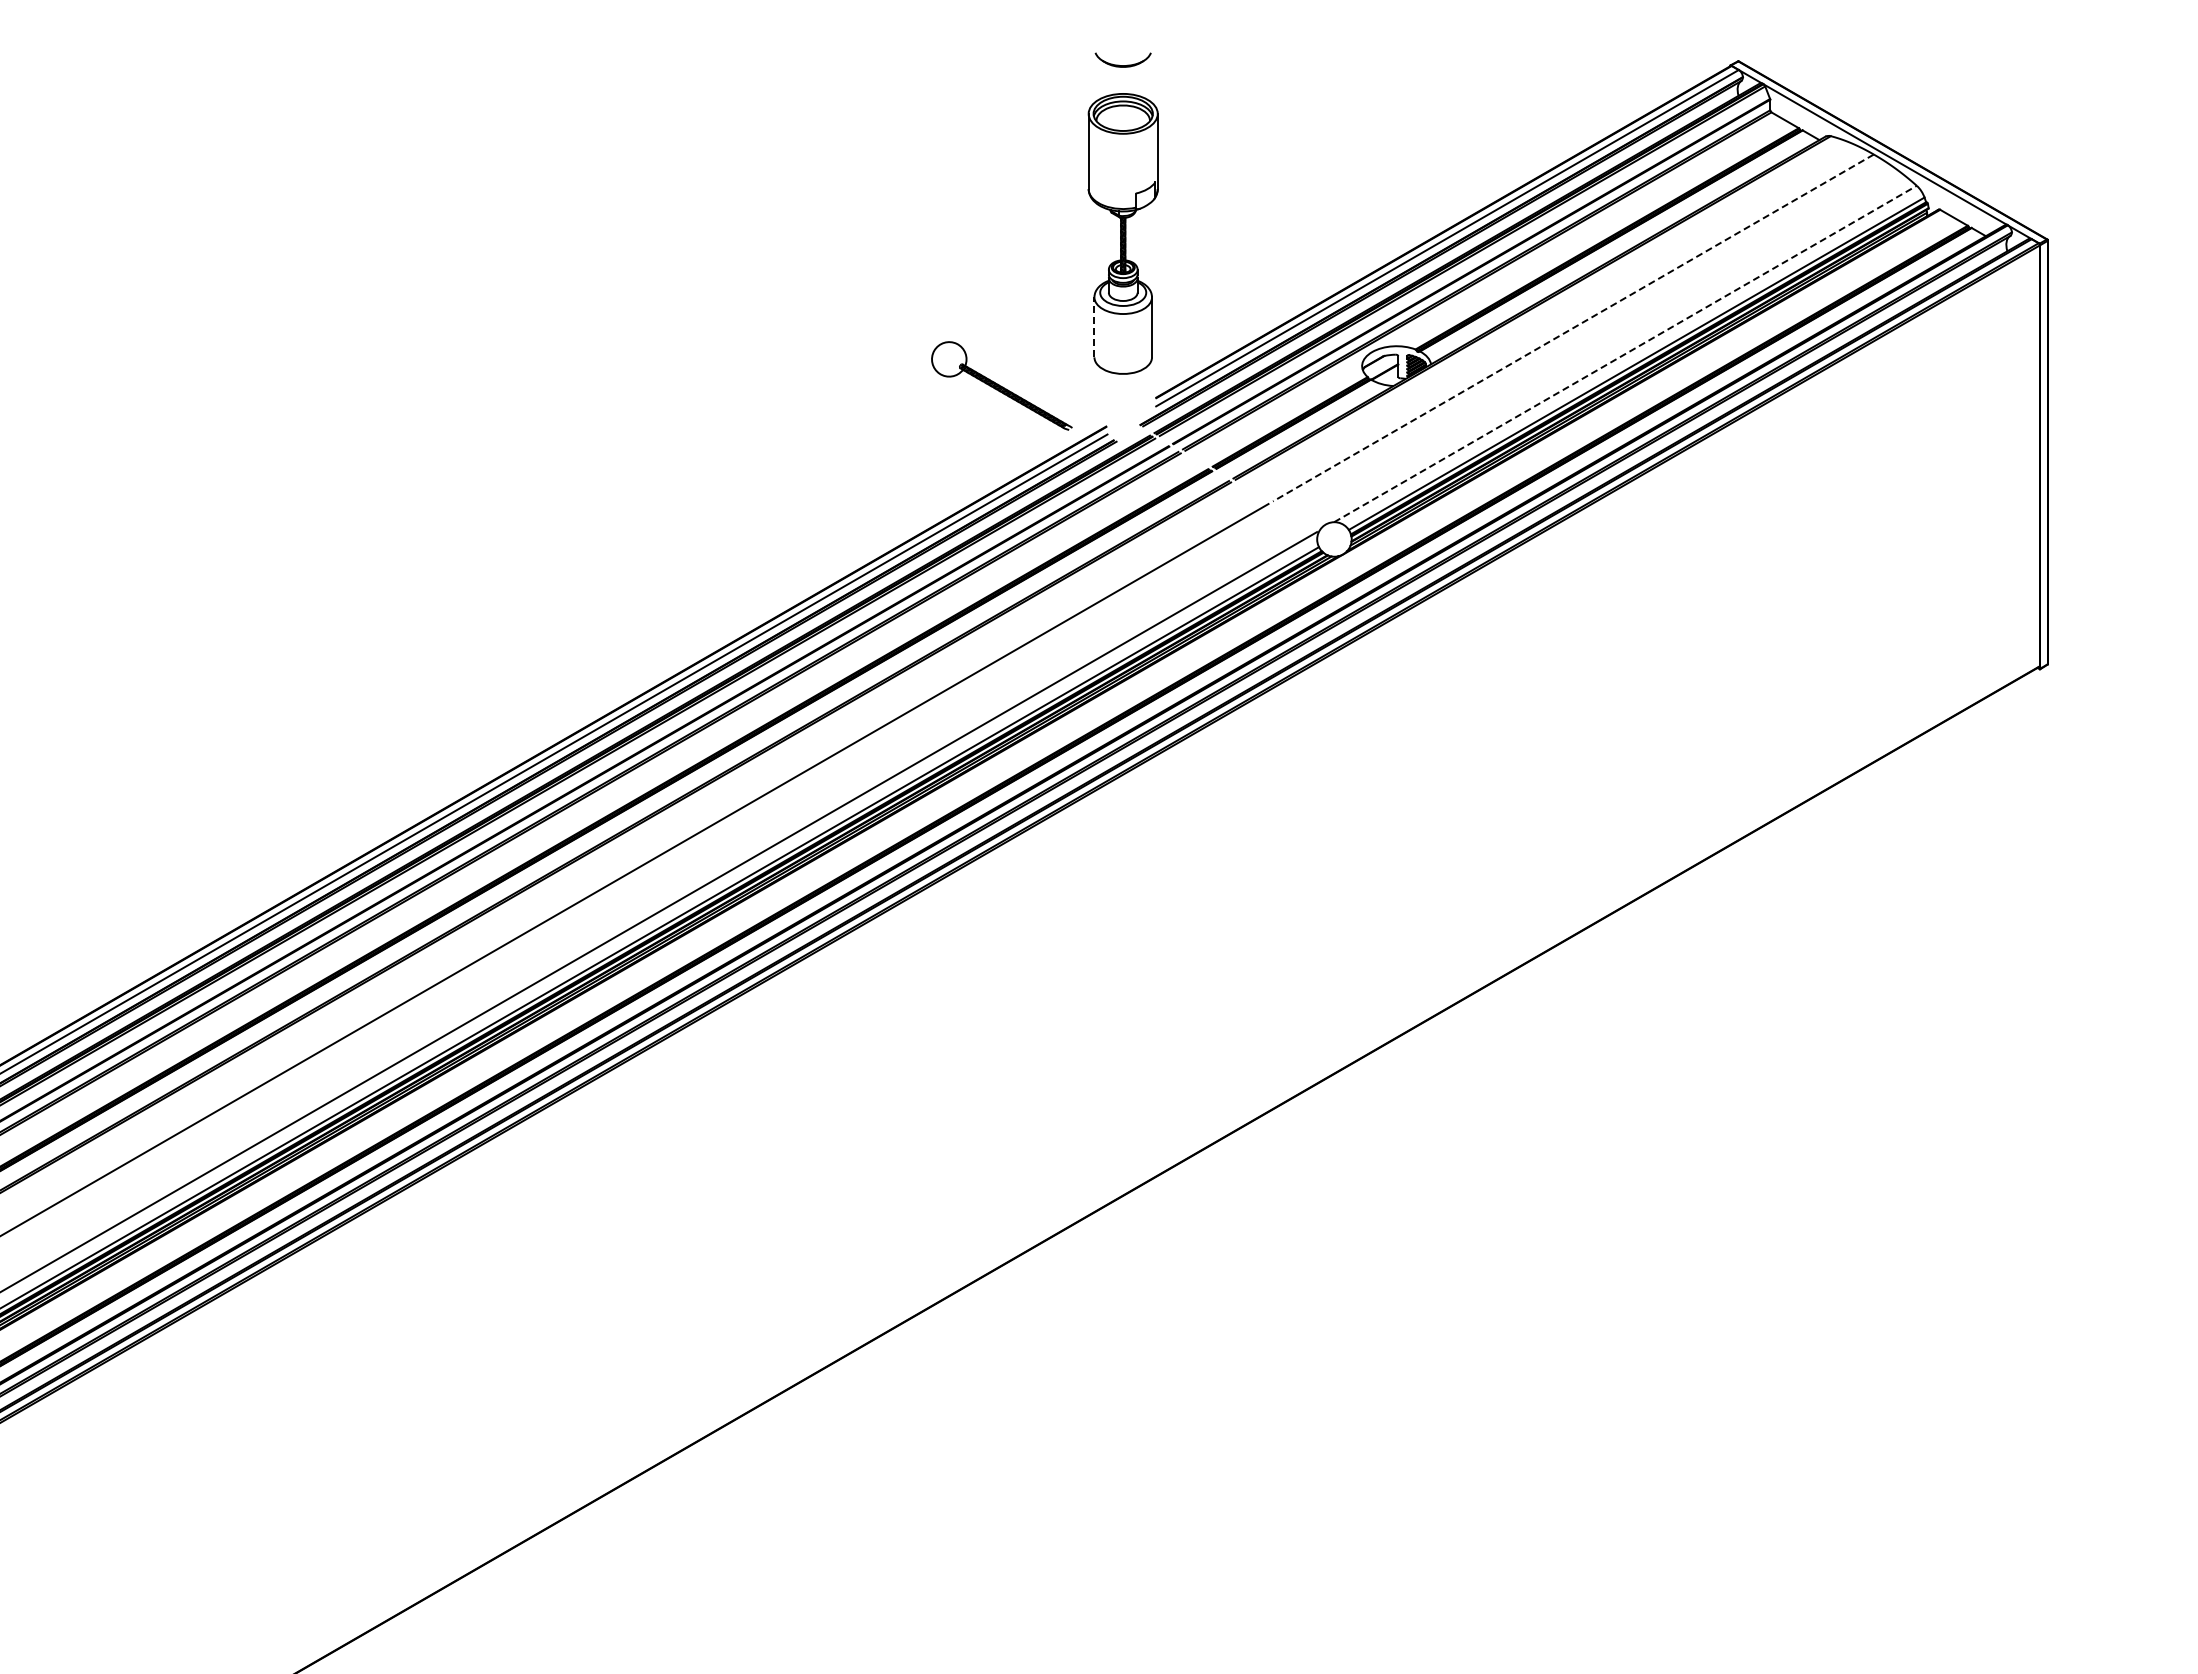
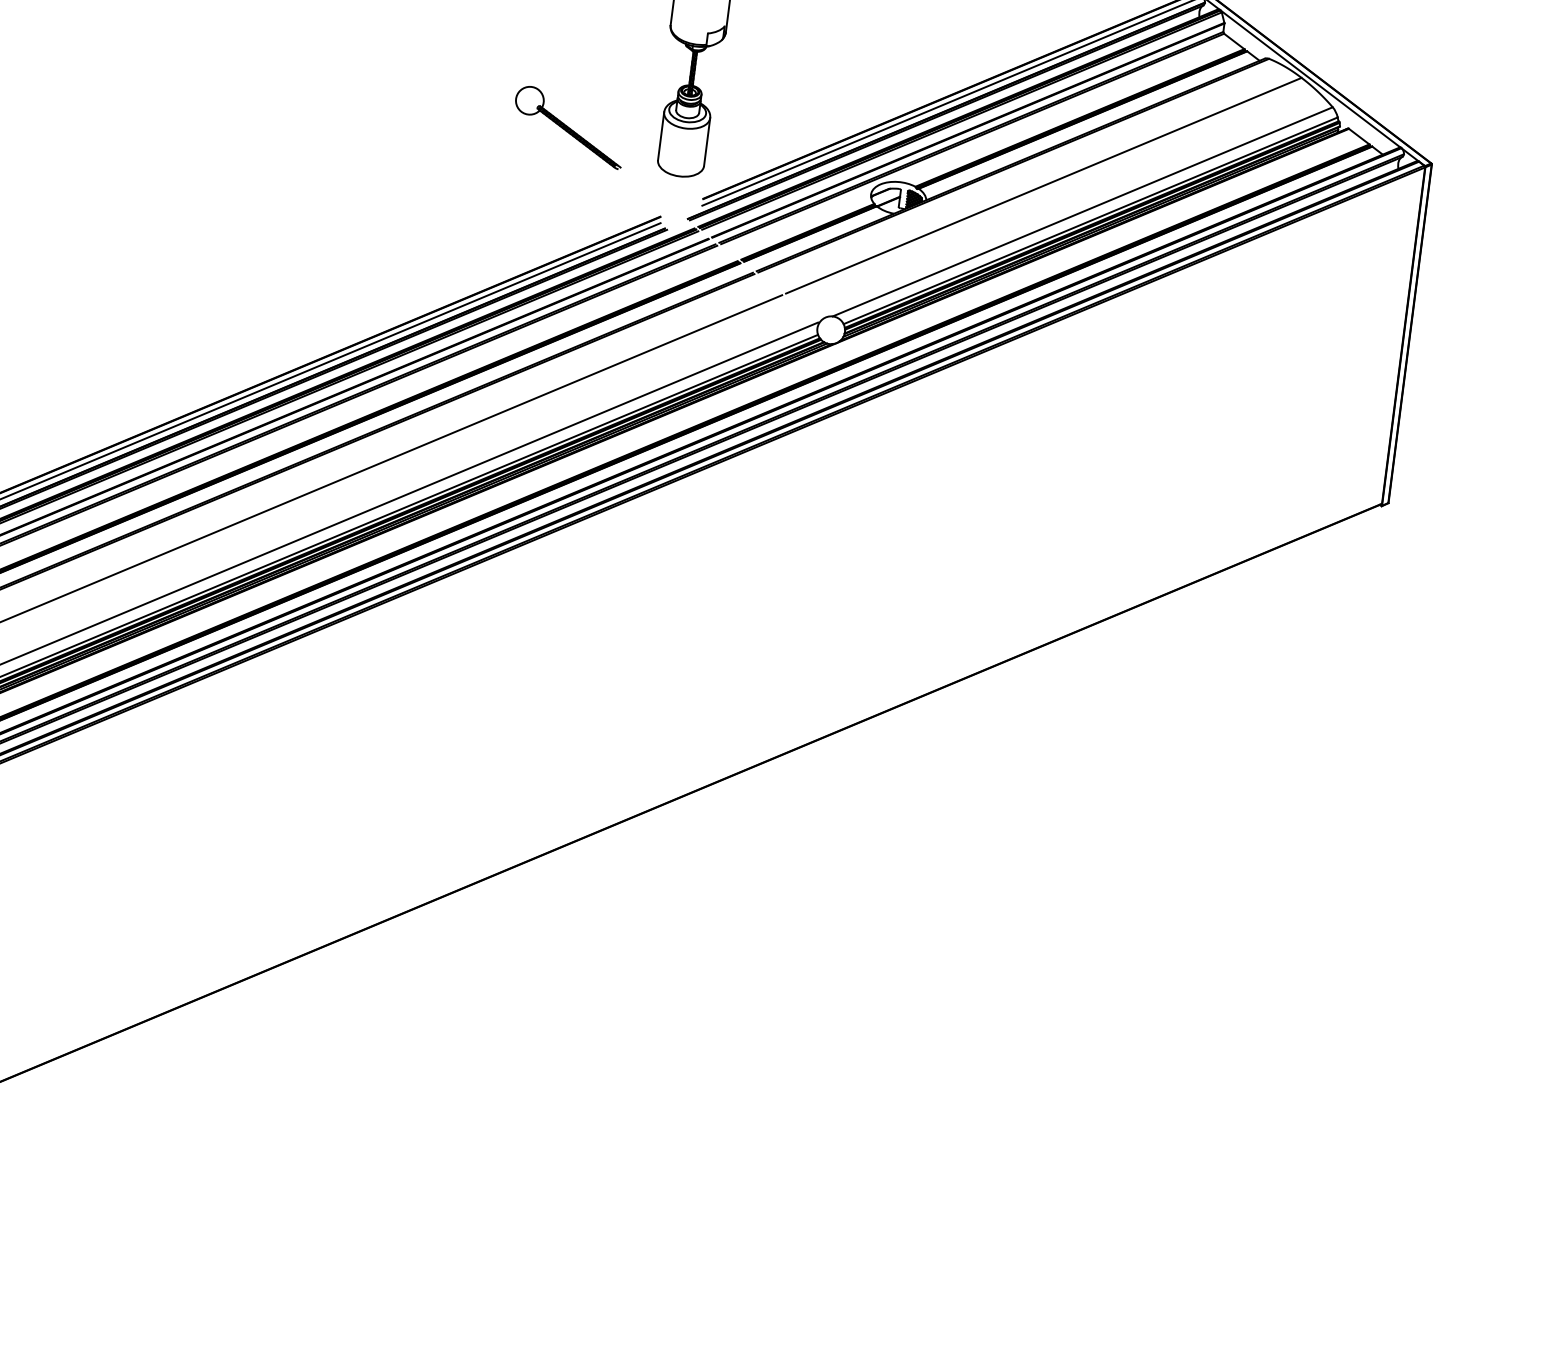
line: (1094, 327) -> (661, 136), dashed -> solid
line: (1573, 327) -> (1043, 185), dashed -> solid
line: (1625, 353) -> (1082, 211), dashed -> solid
part: (1001, 385) -> (568, 126), moved

